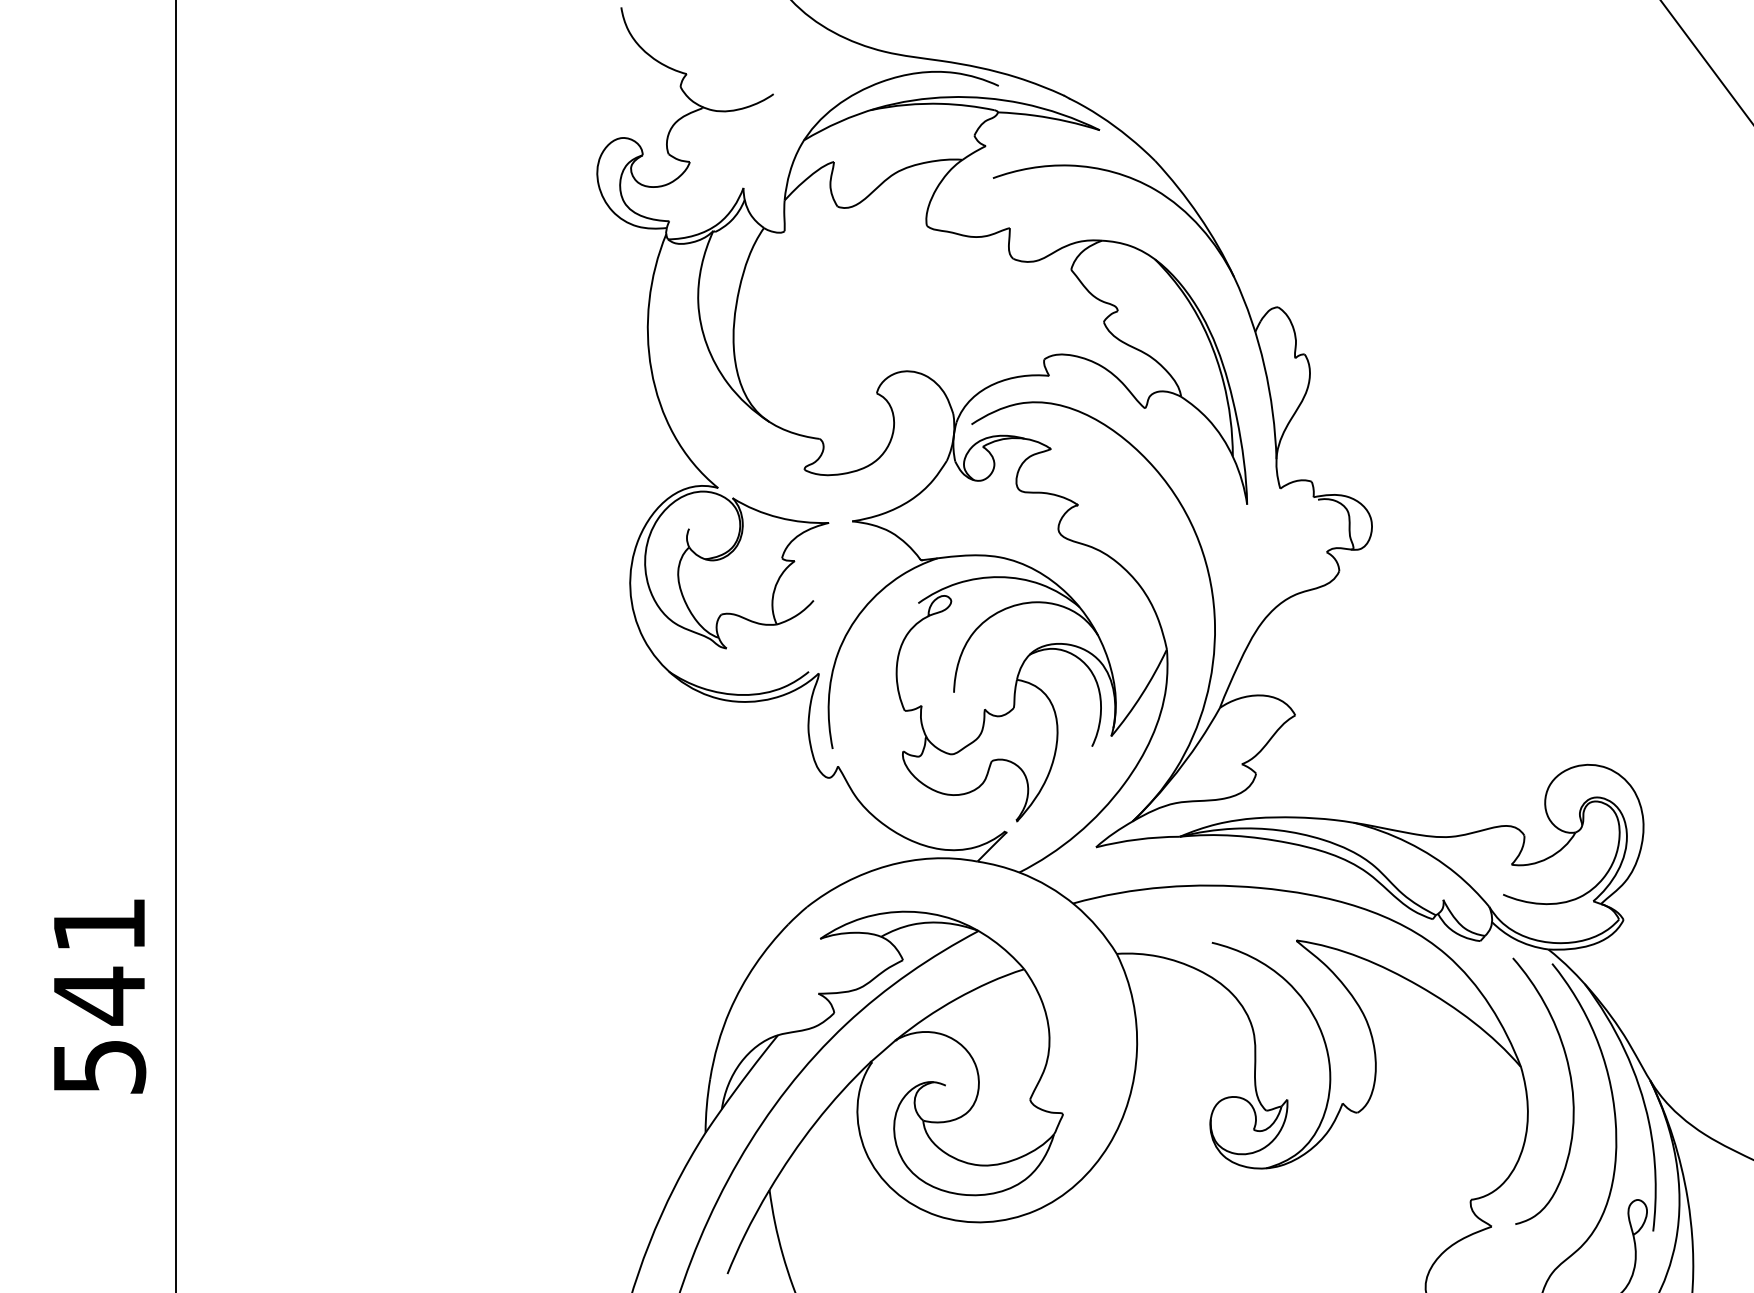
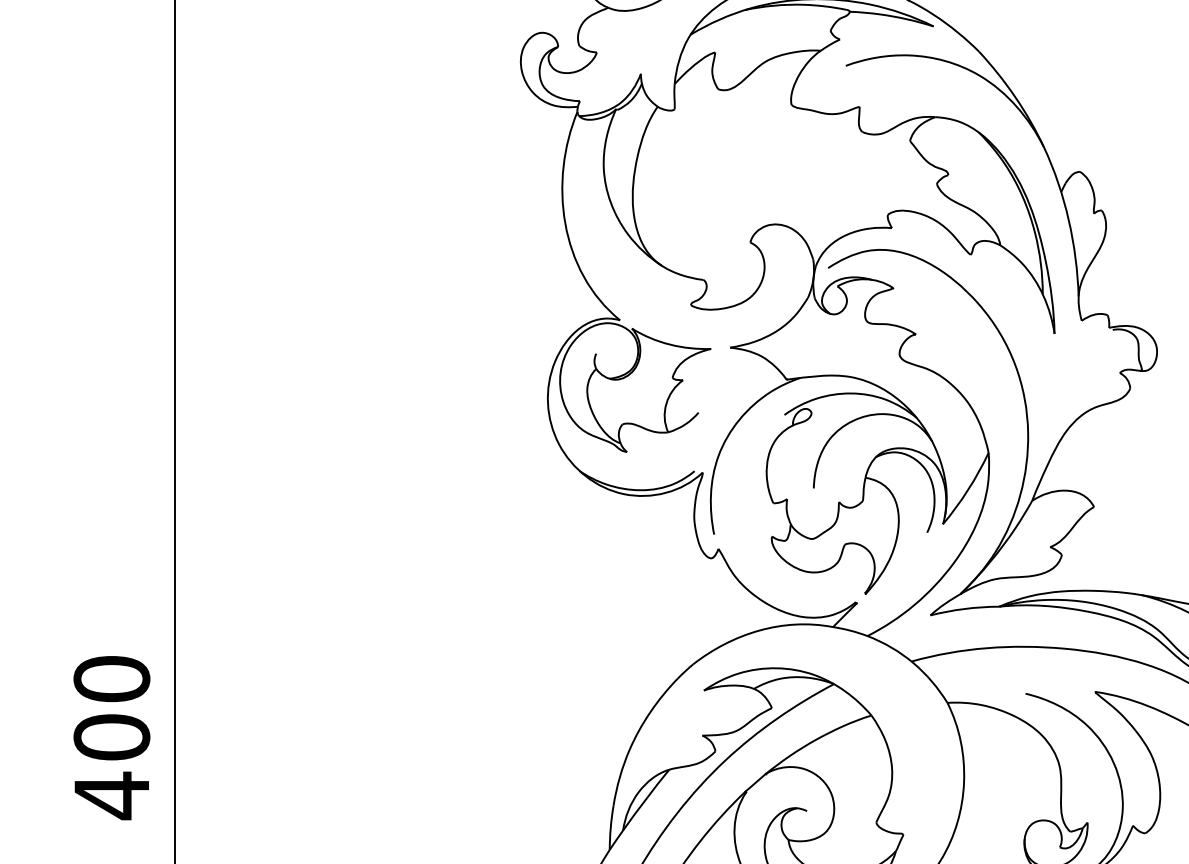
text: (99, 996) -> (111, 737), 541 -> 400

